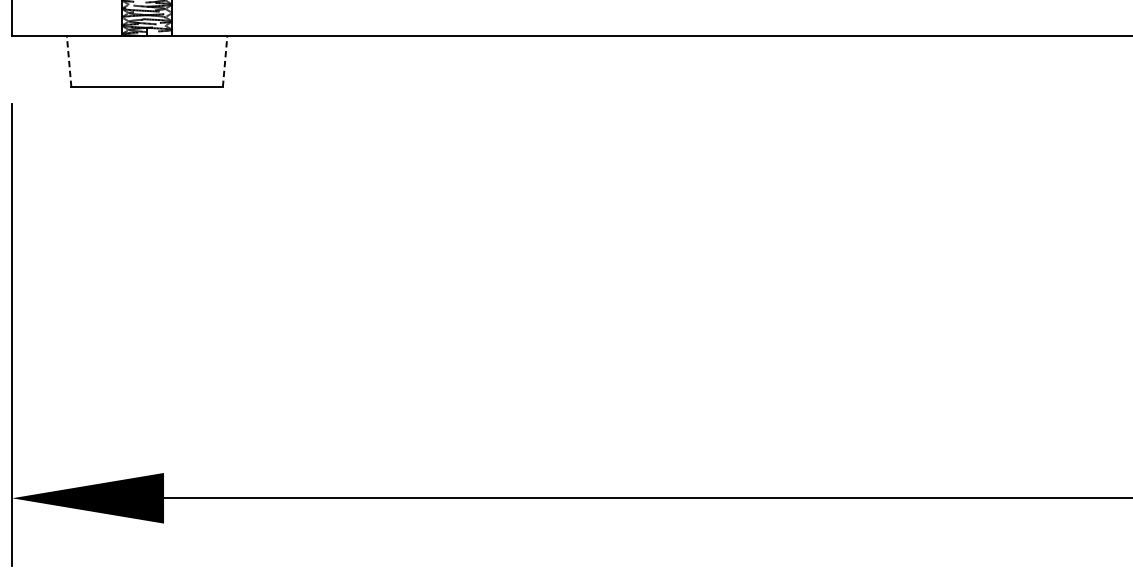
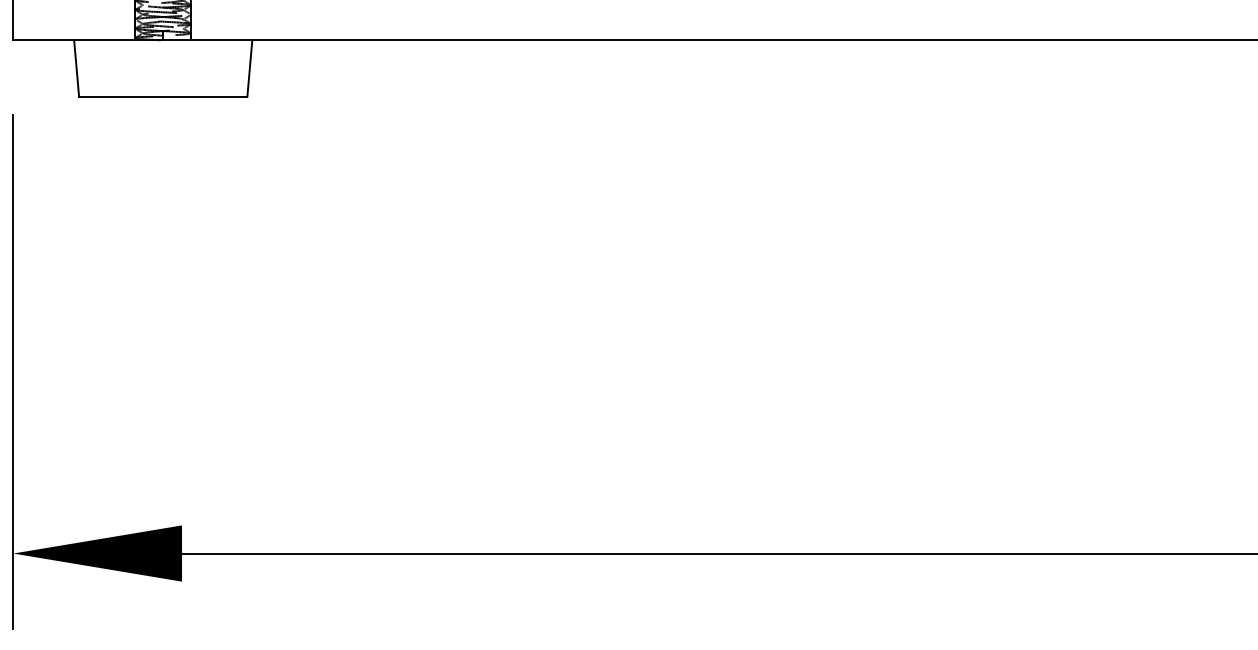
line: (69, 61) -> (76, 68), dashed -> solid
line: (224, 61) -> (249, 68), dashed -> solid

